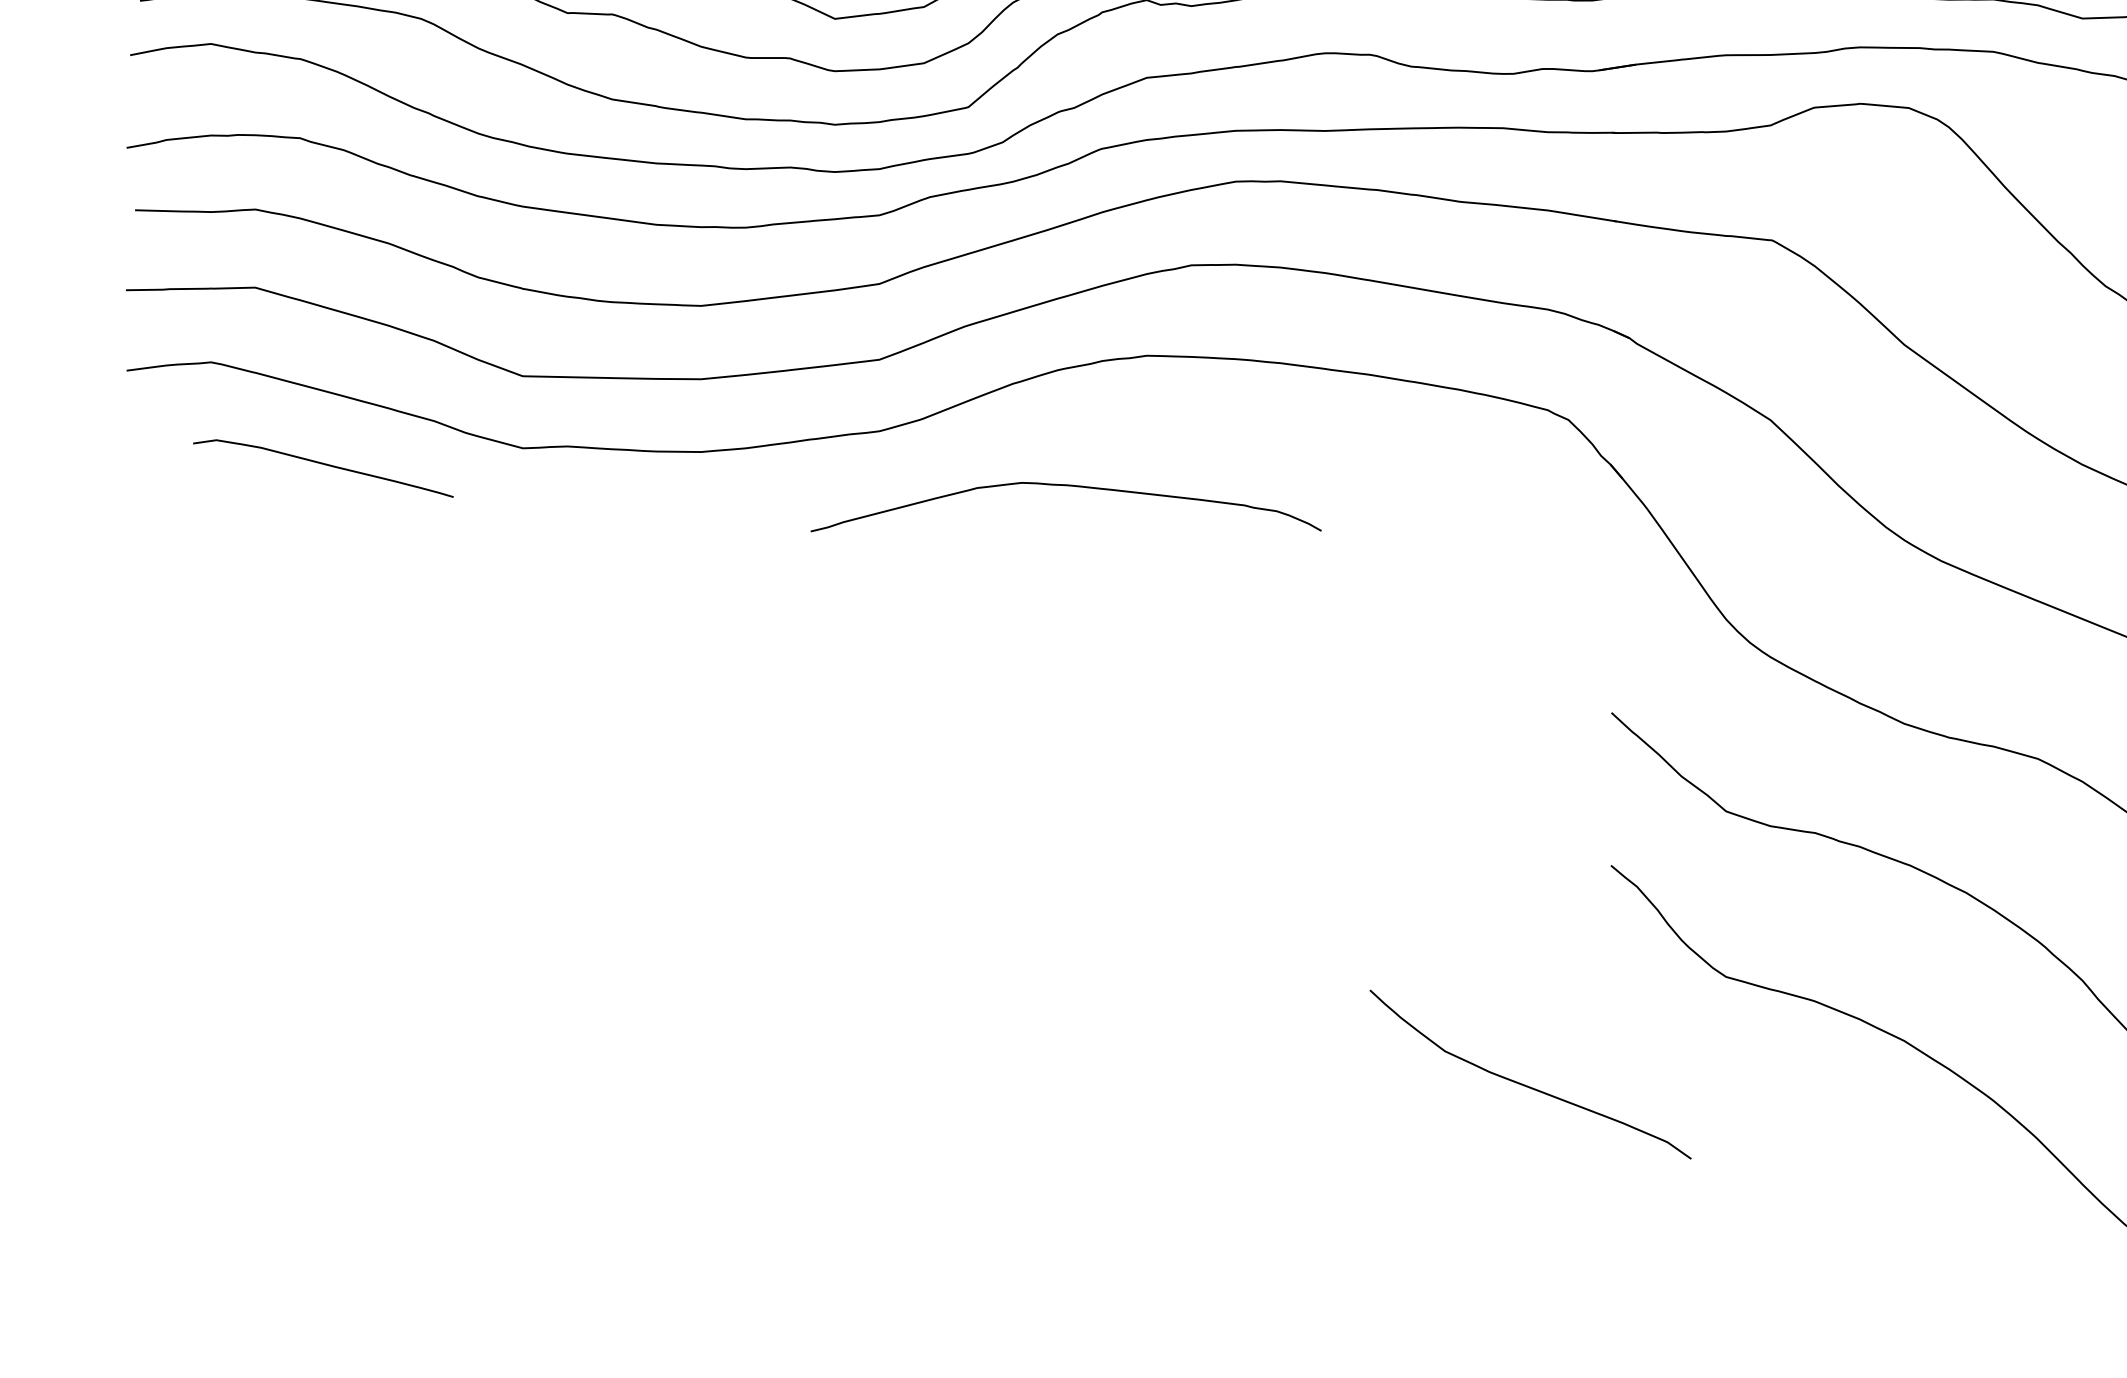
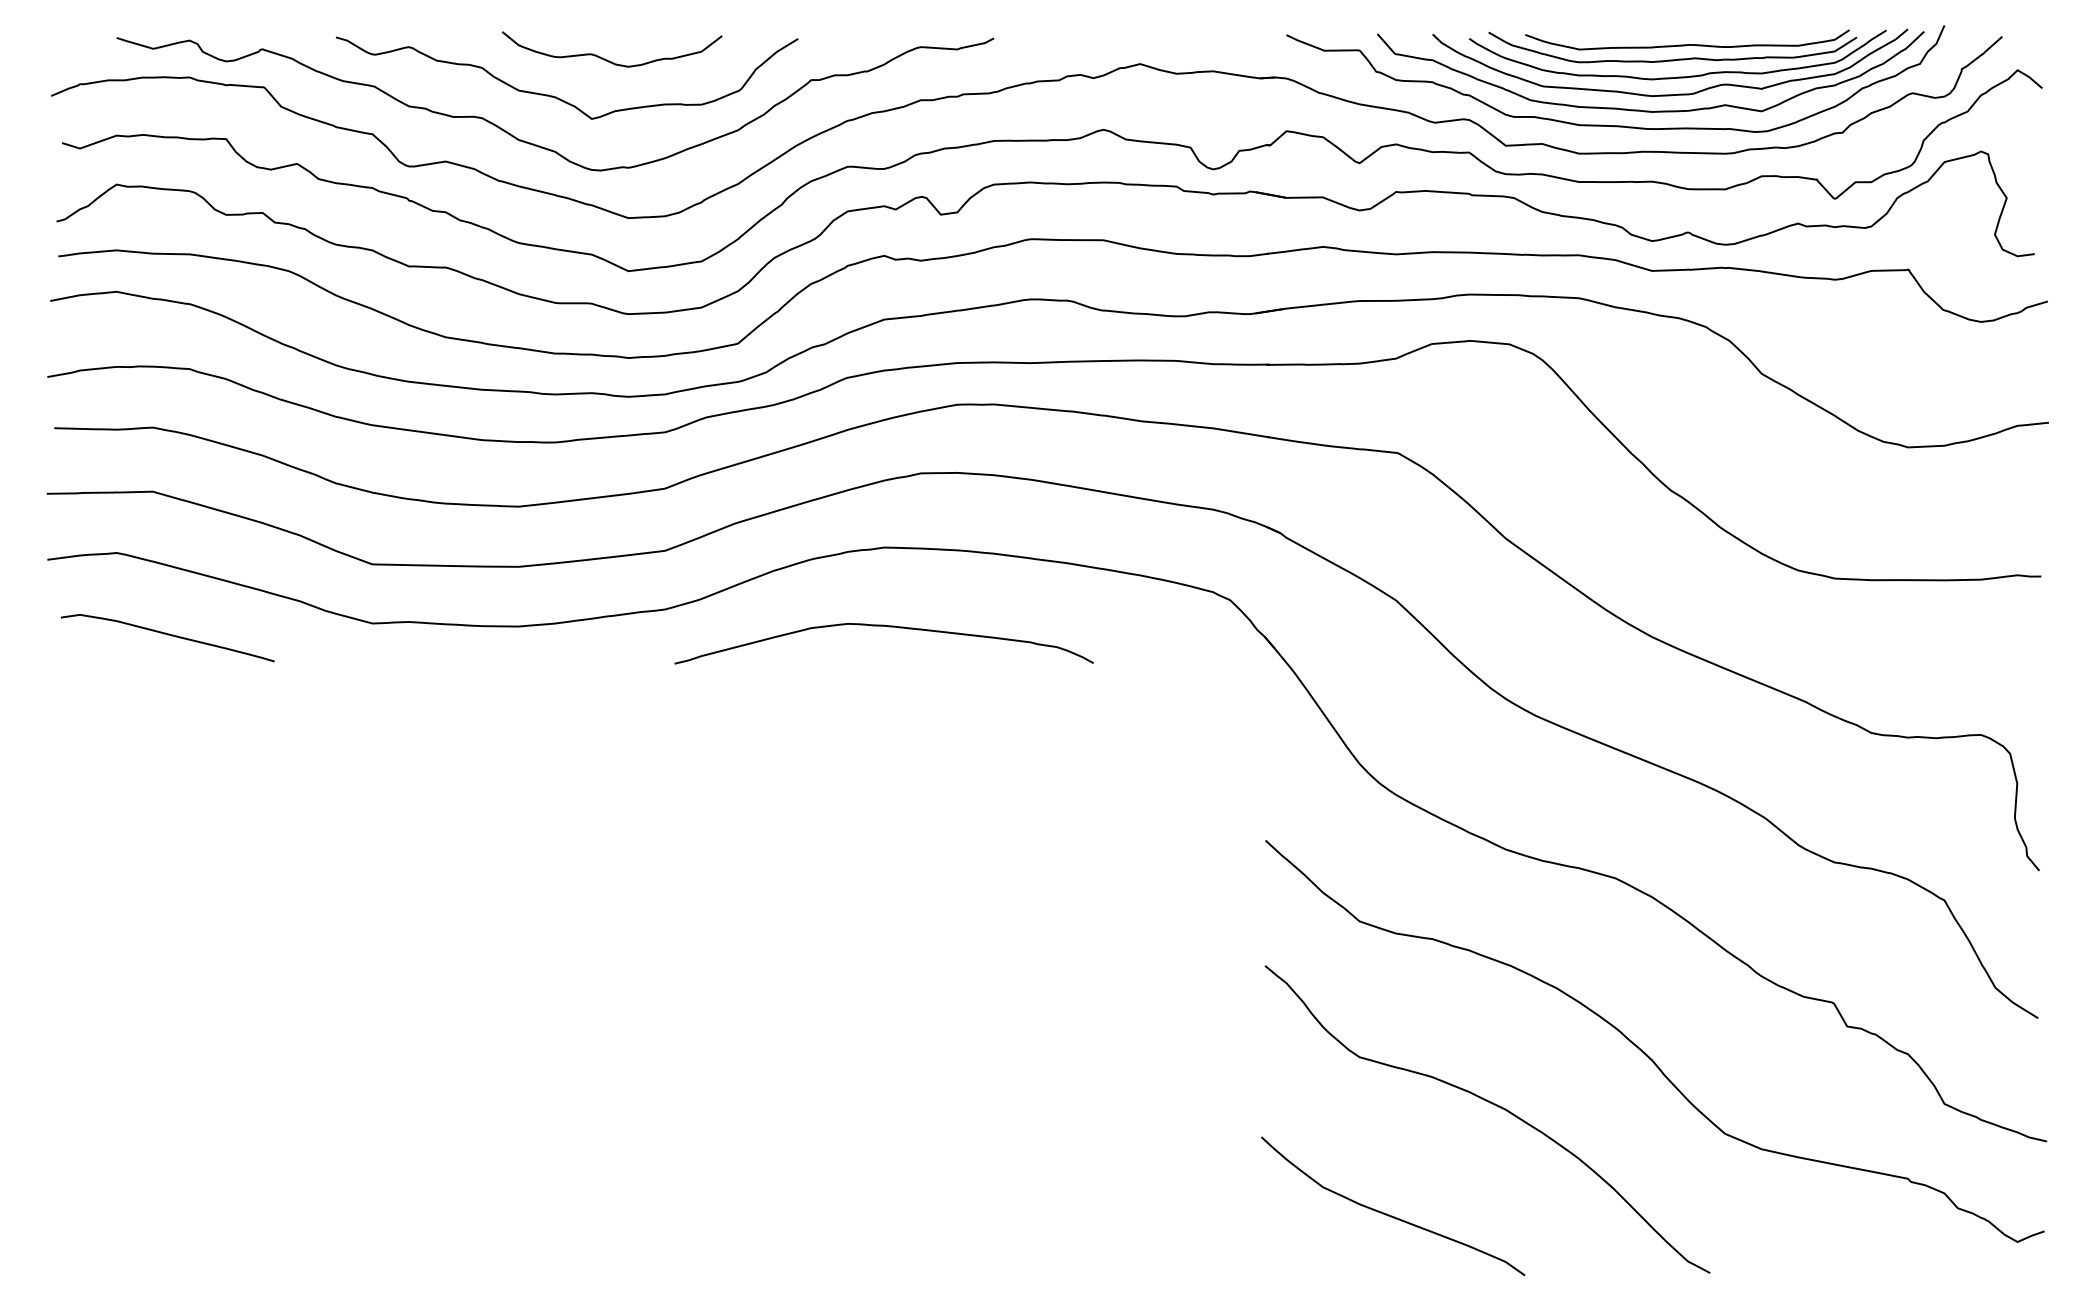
curve: (323, 465) -> (167, 635), moved
curve: (1071, 487) -> (888, 627), moved
curve: (1526, 1084) -> (1389, 1214), moved

